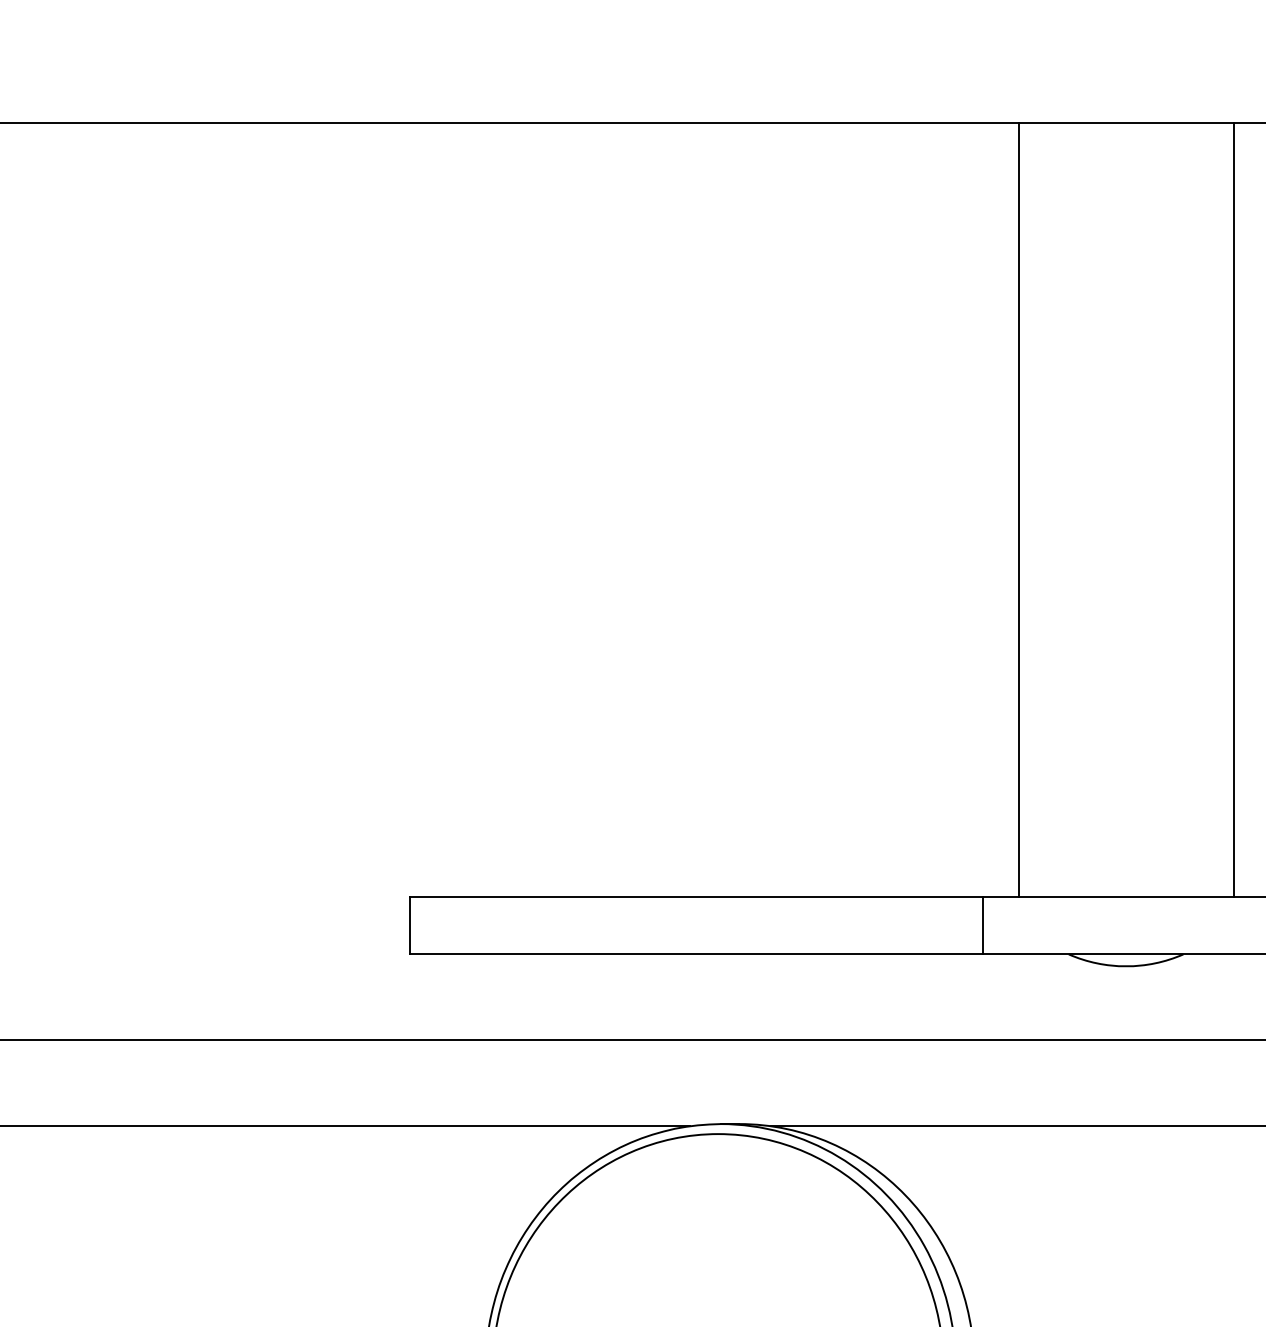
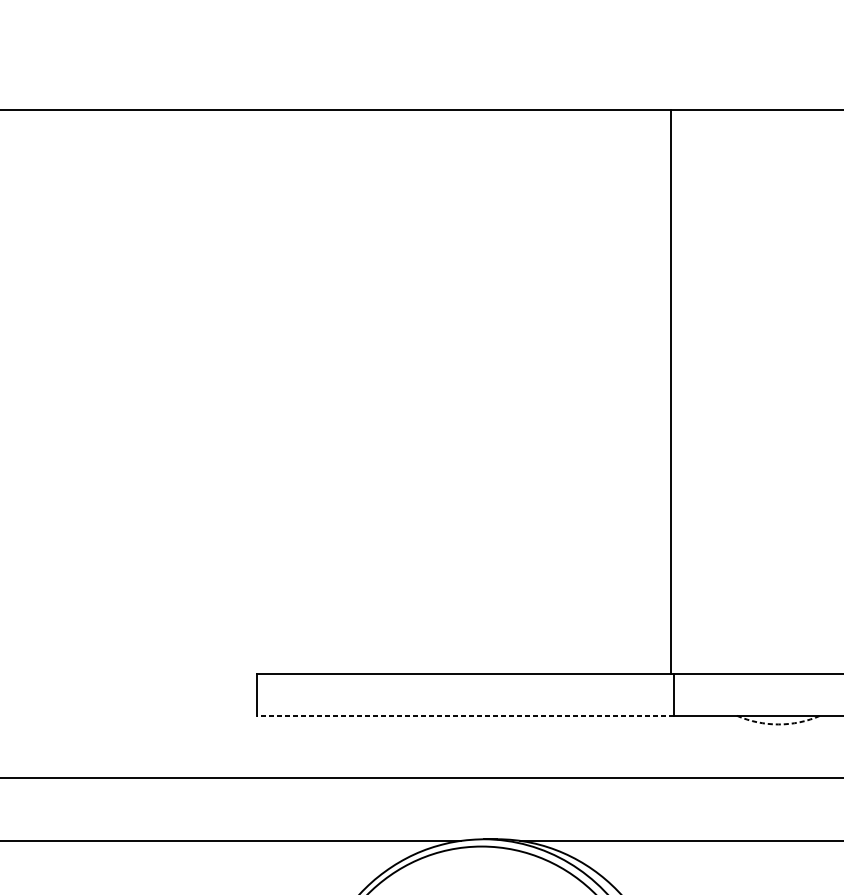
line: (1018, 509) -> (671, 391), moved
line: (695, 954) -> (465, 715), solid -> dashed
arc: (1126, 966) -> (778, 724), solid -> dashed

